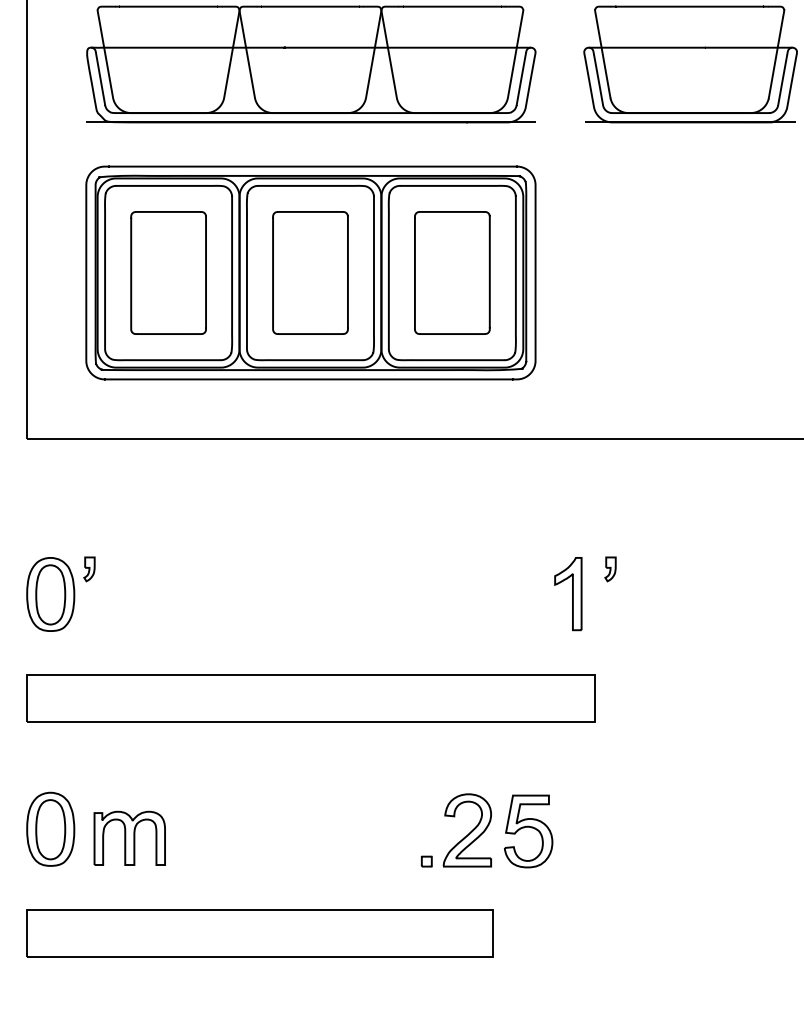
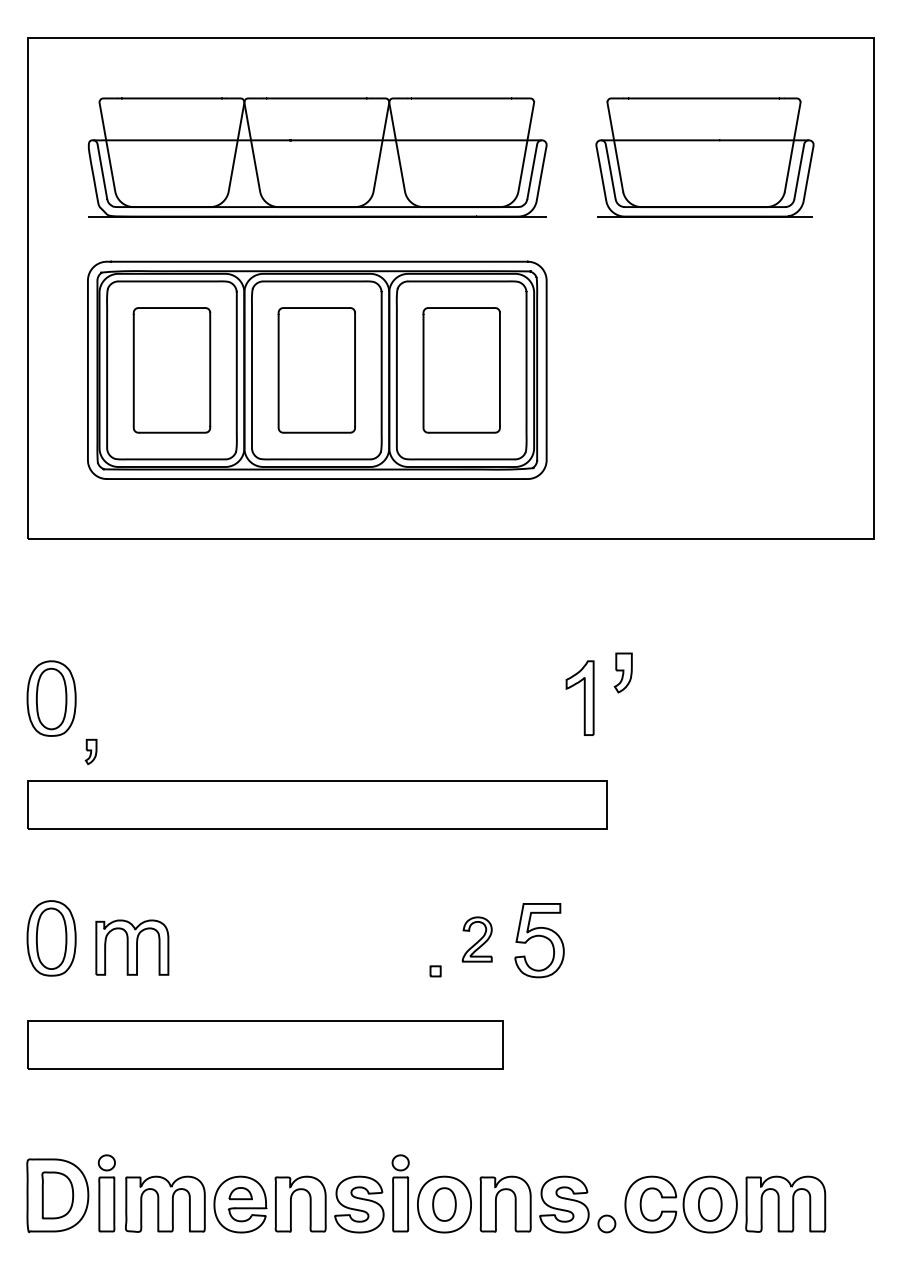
part: (88, 568) -> (90, 751), moved
part: (609, 568) -> (622, 672), size x1.6
part: (467, 830) -> (477, 939), size x0.6

